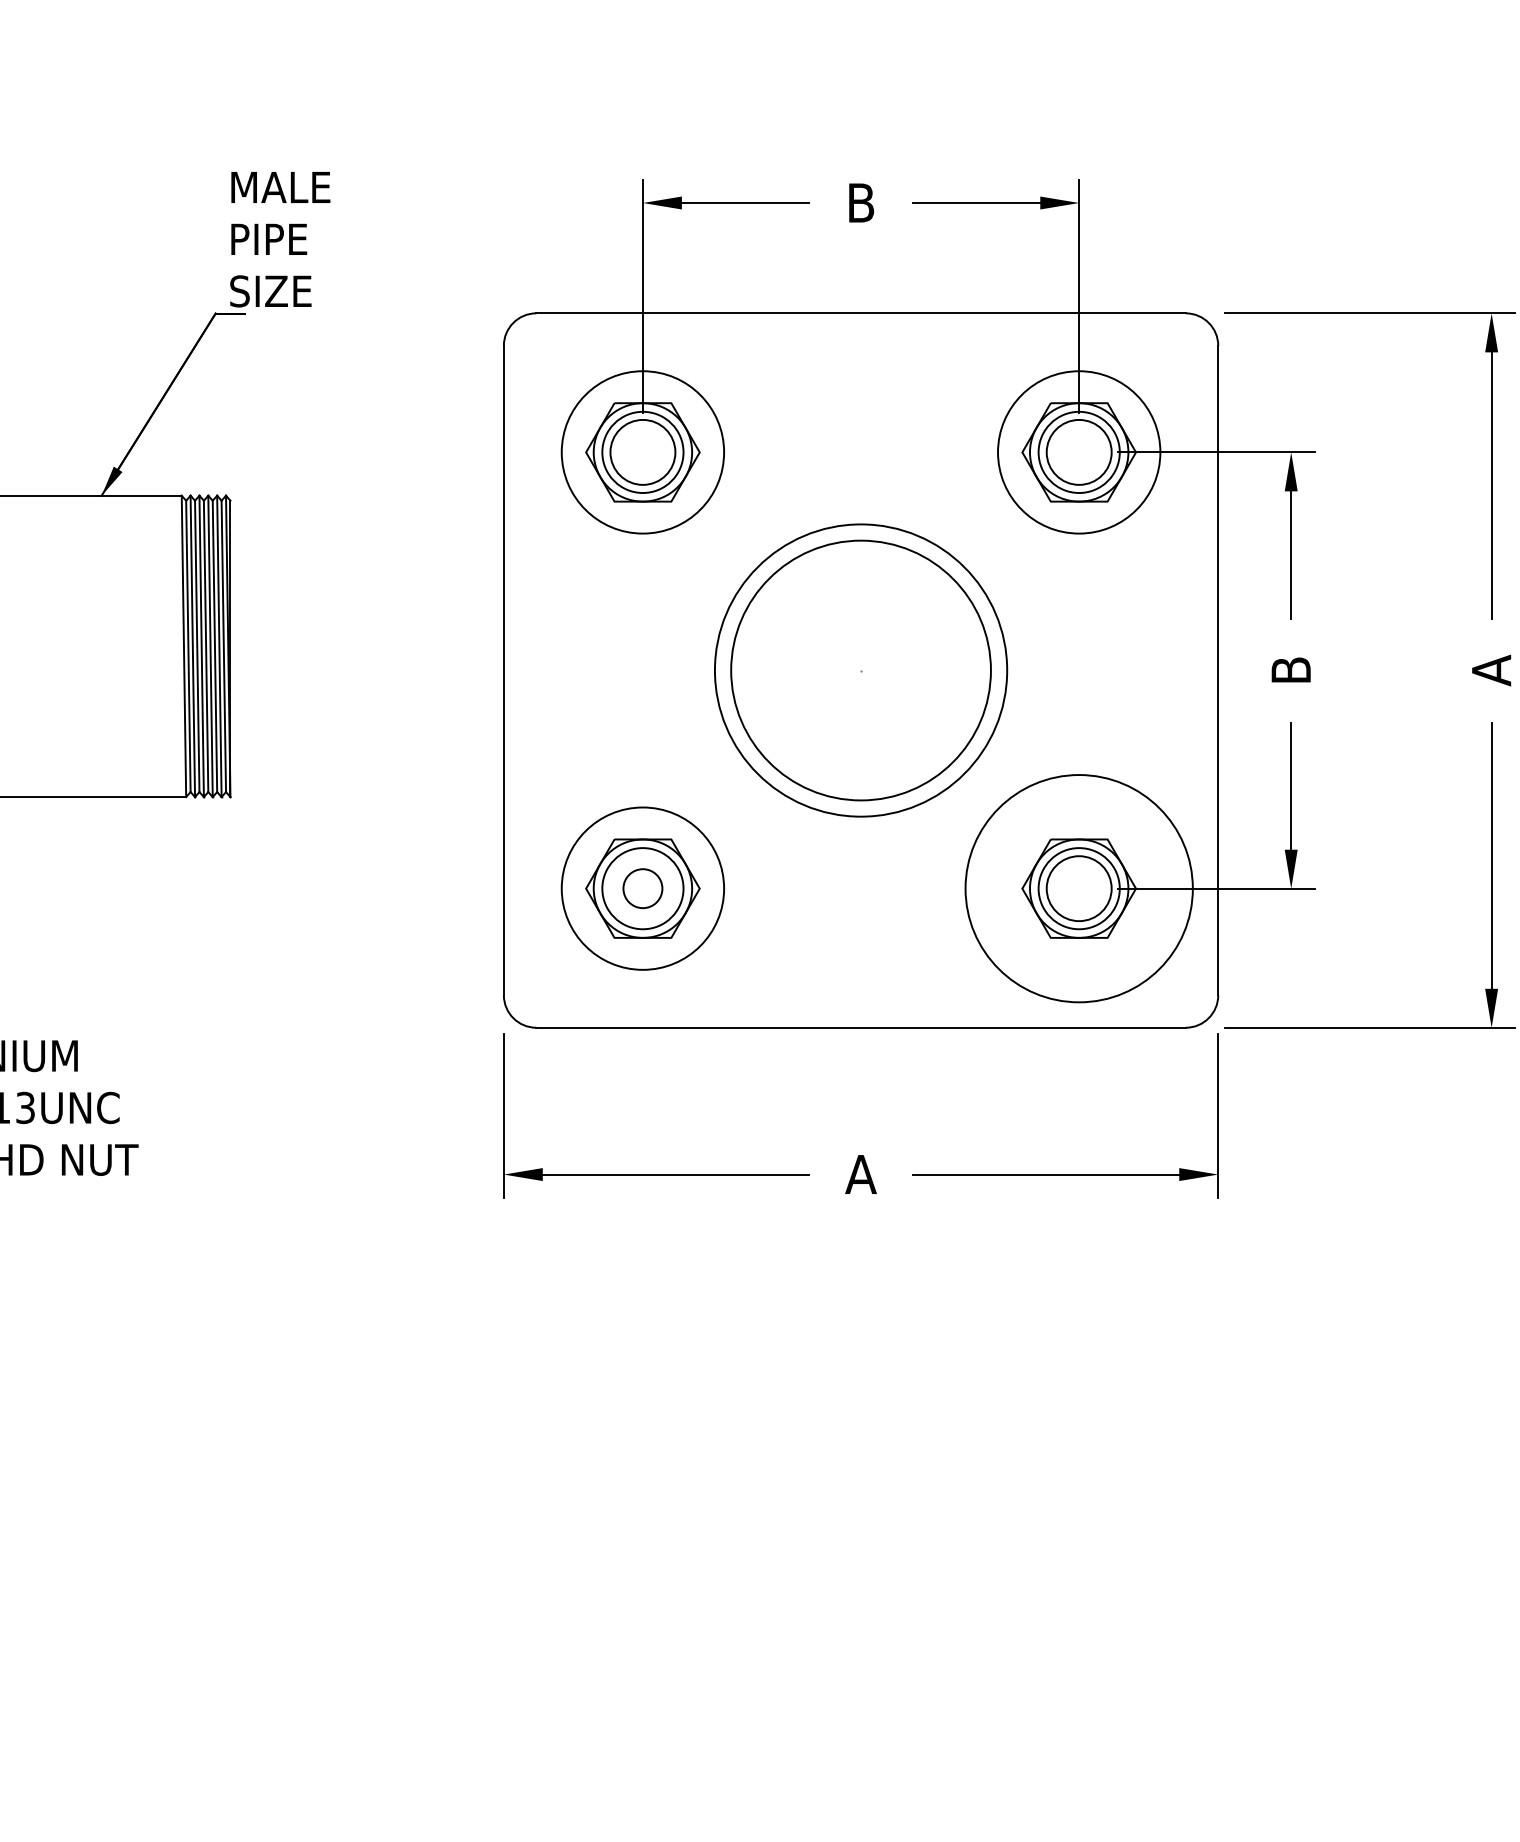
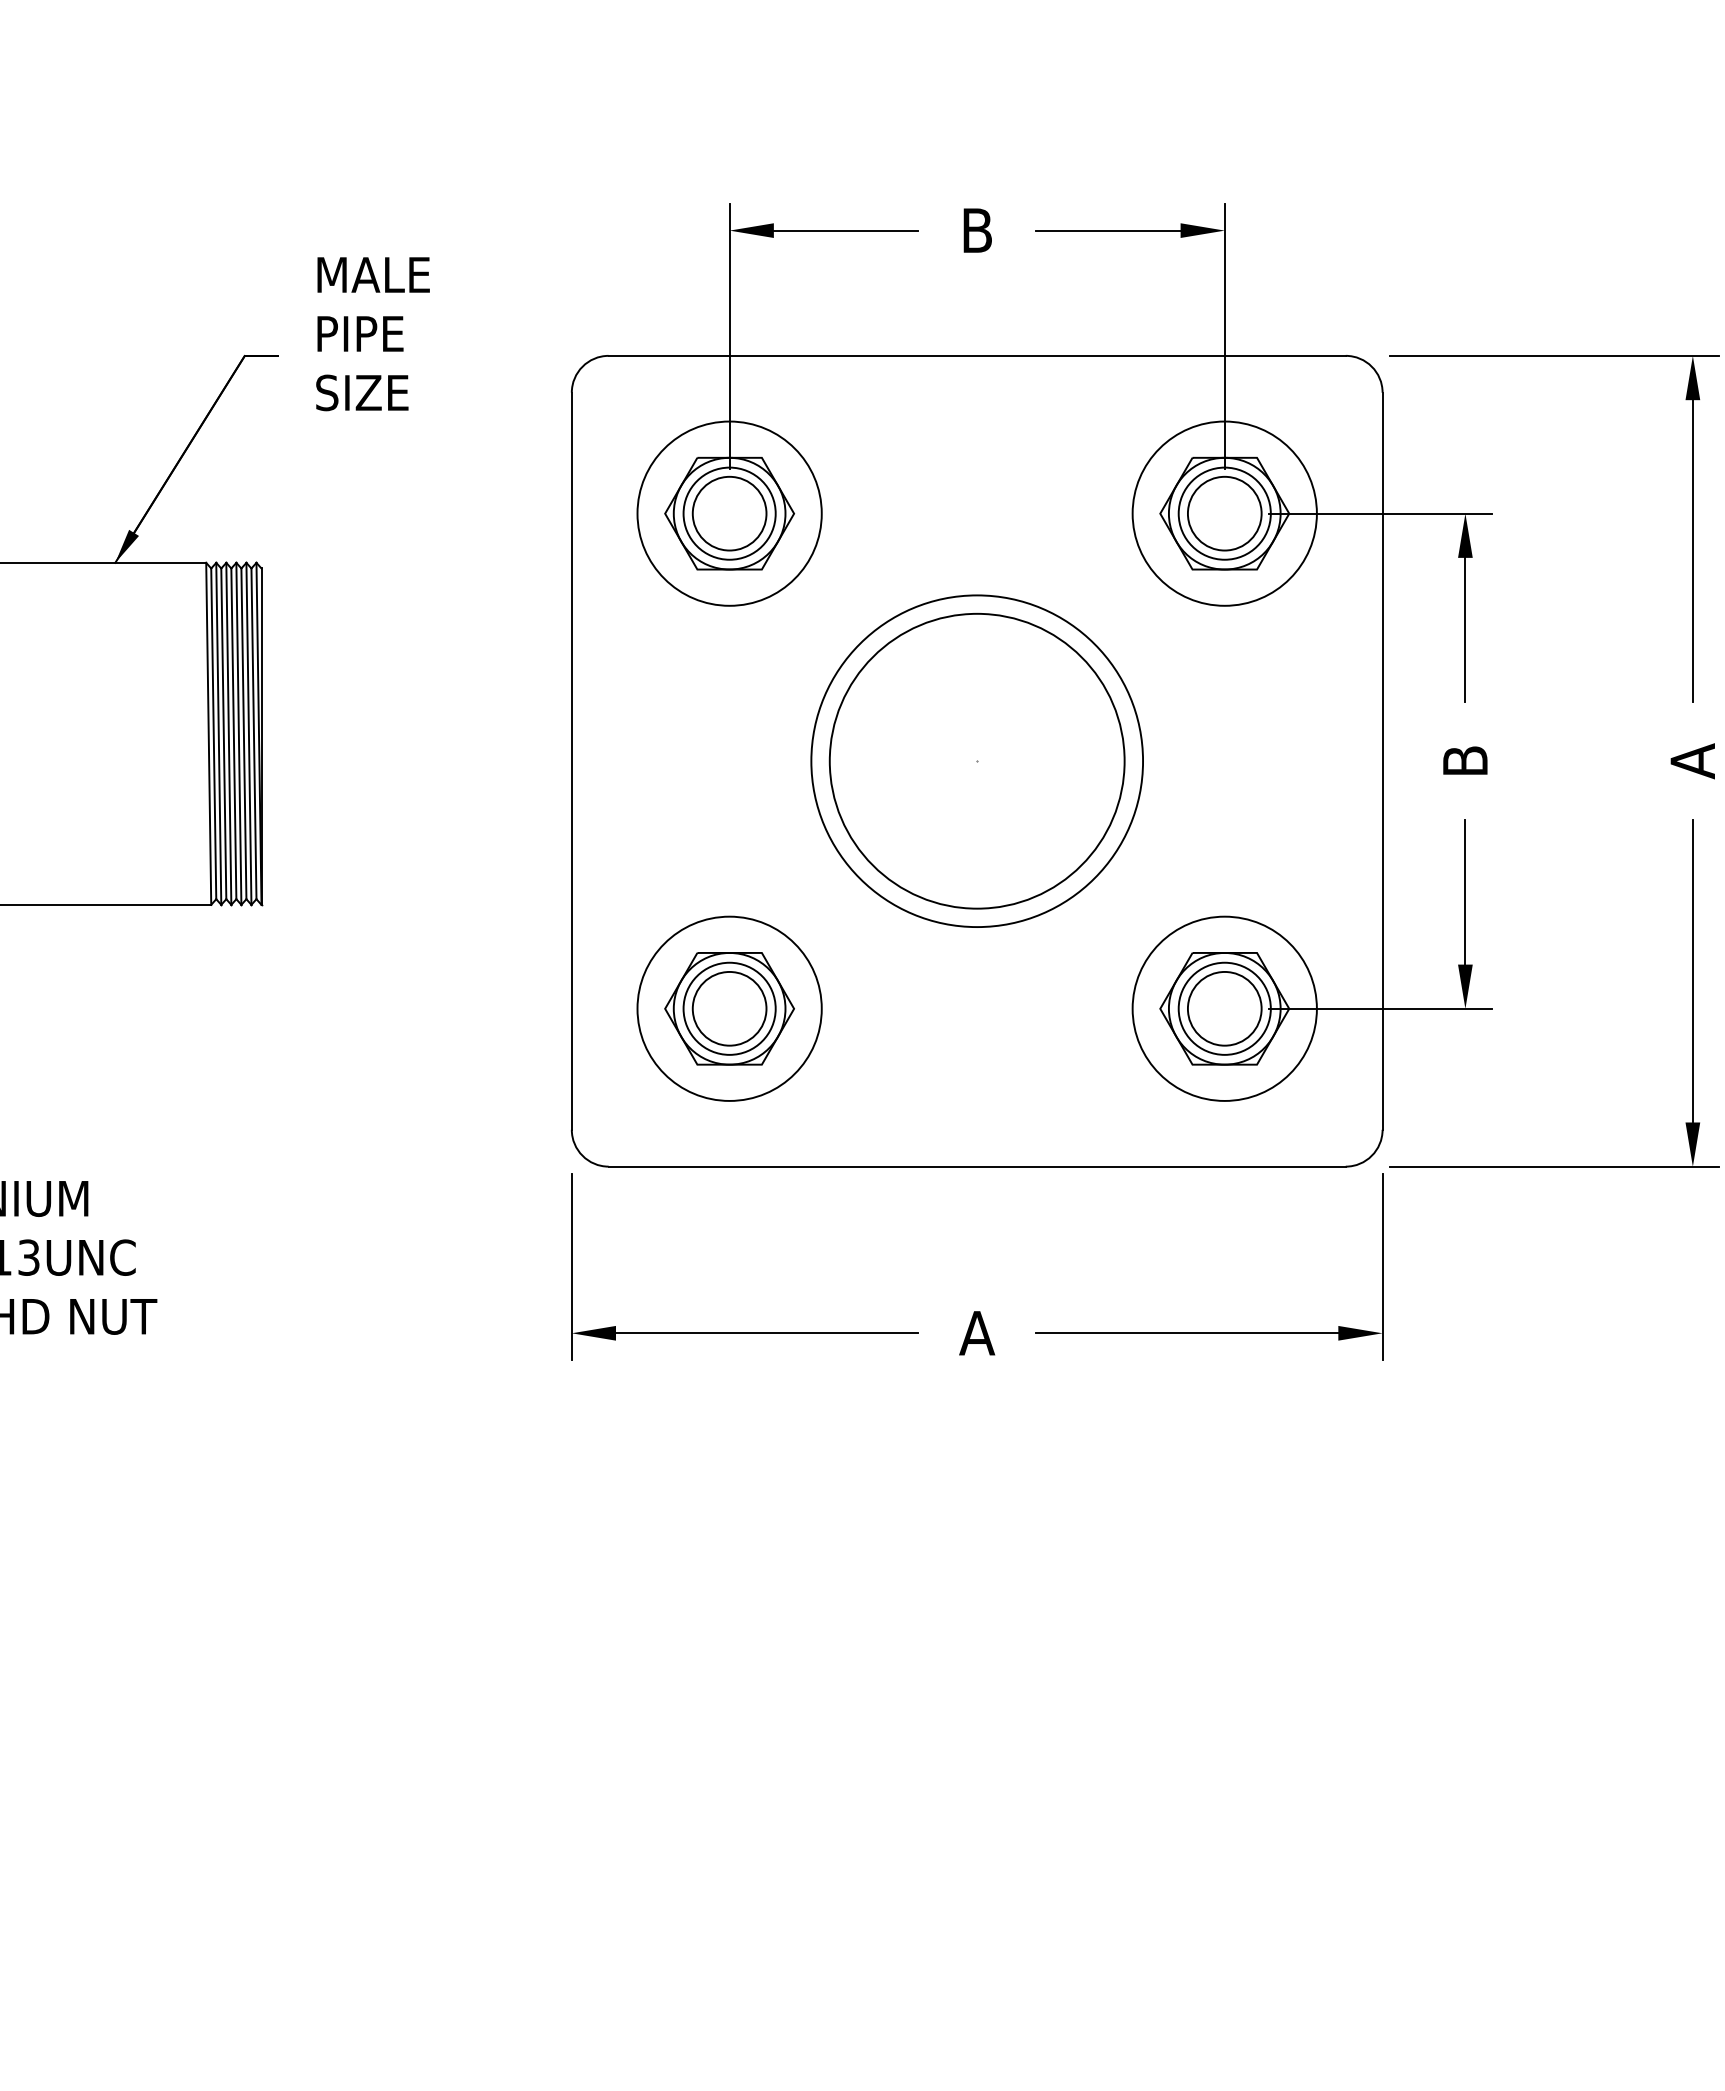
text: (279, 239) -> (372, 334), moved
circle: (642, 888) -> (729, 1008), size x1.67
circle: (1078, 888) -> (1224, 1008), size x0.71

